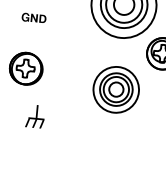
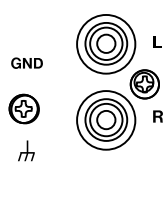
part: (33, 17) -> (26, 62), size x1.43
part: (116, 89) -> (106, 120), size x1.43
part: (35, 116) -> (26, 150), moved

